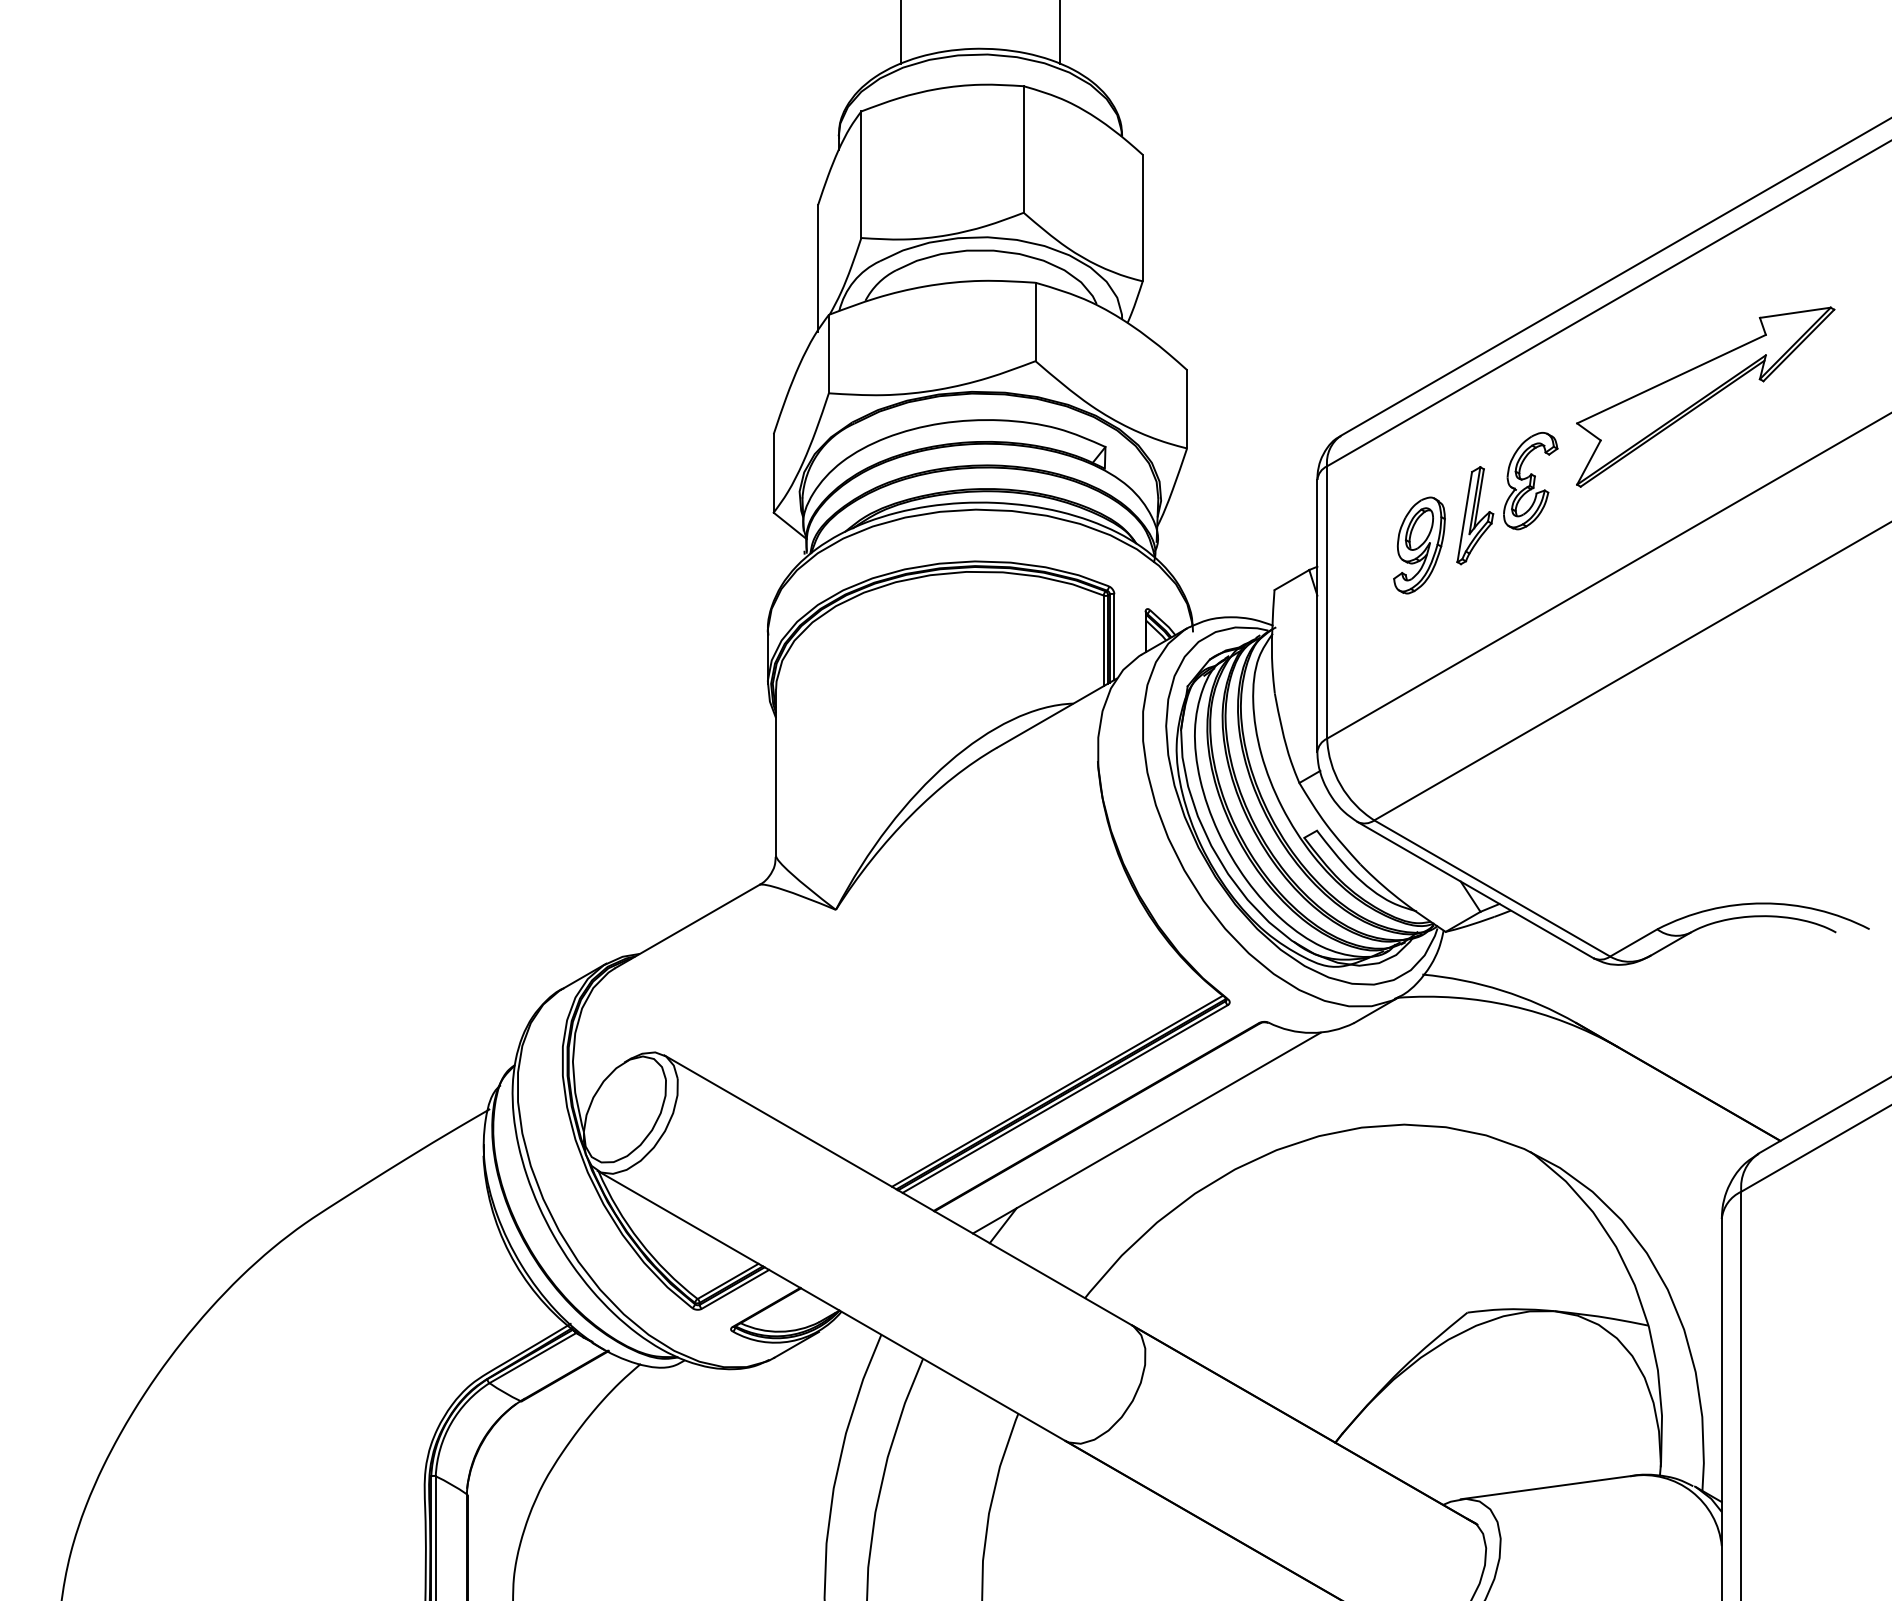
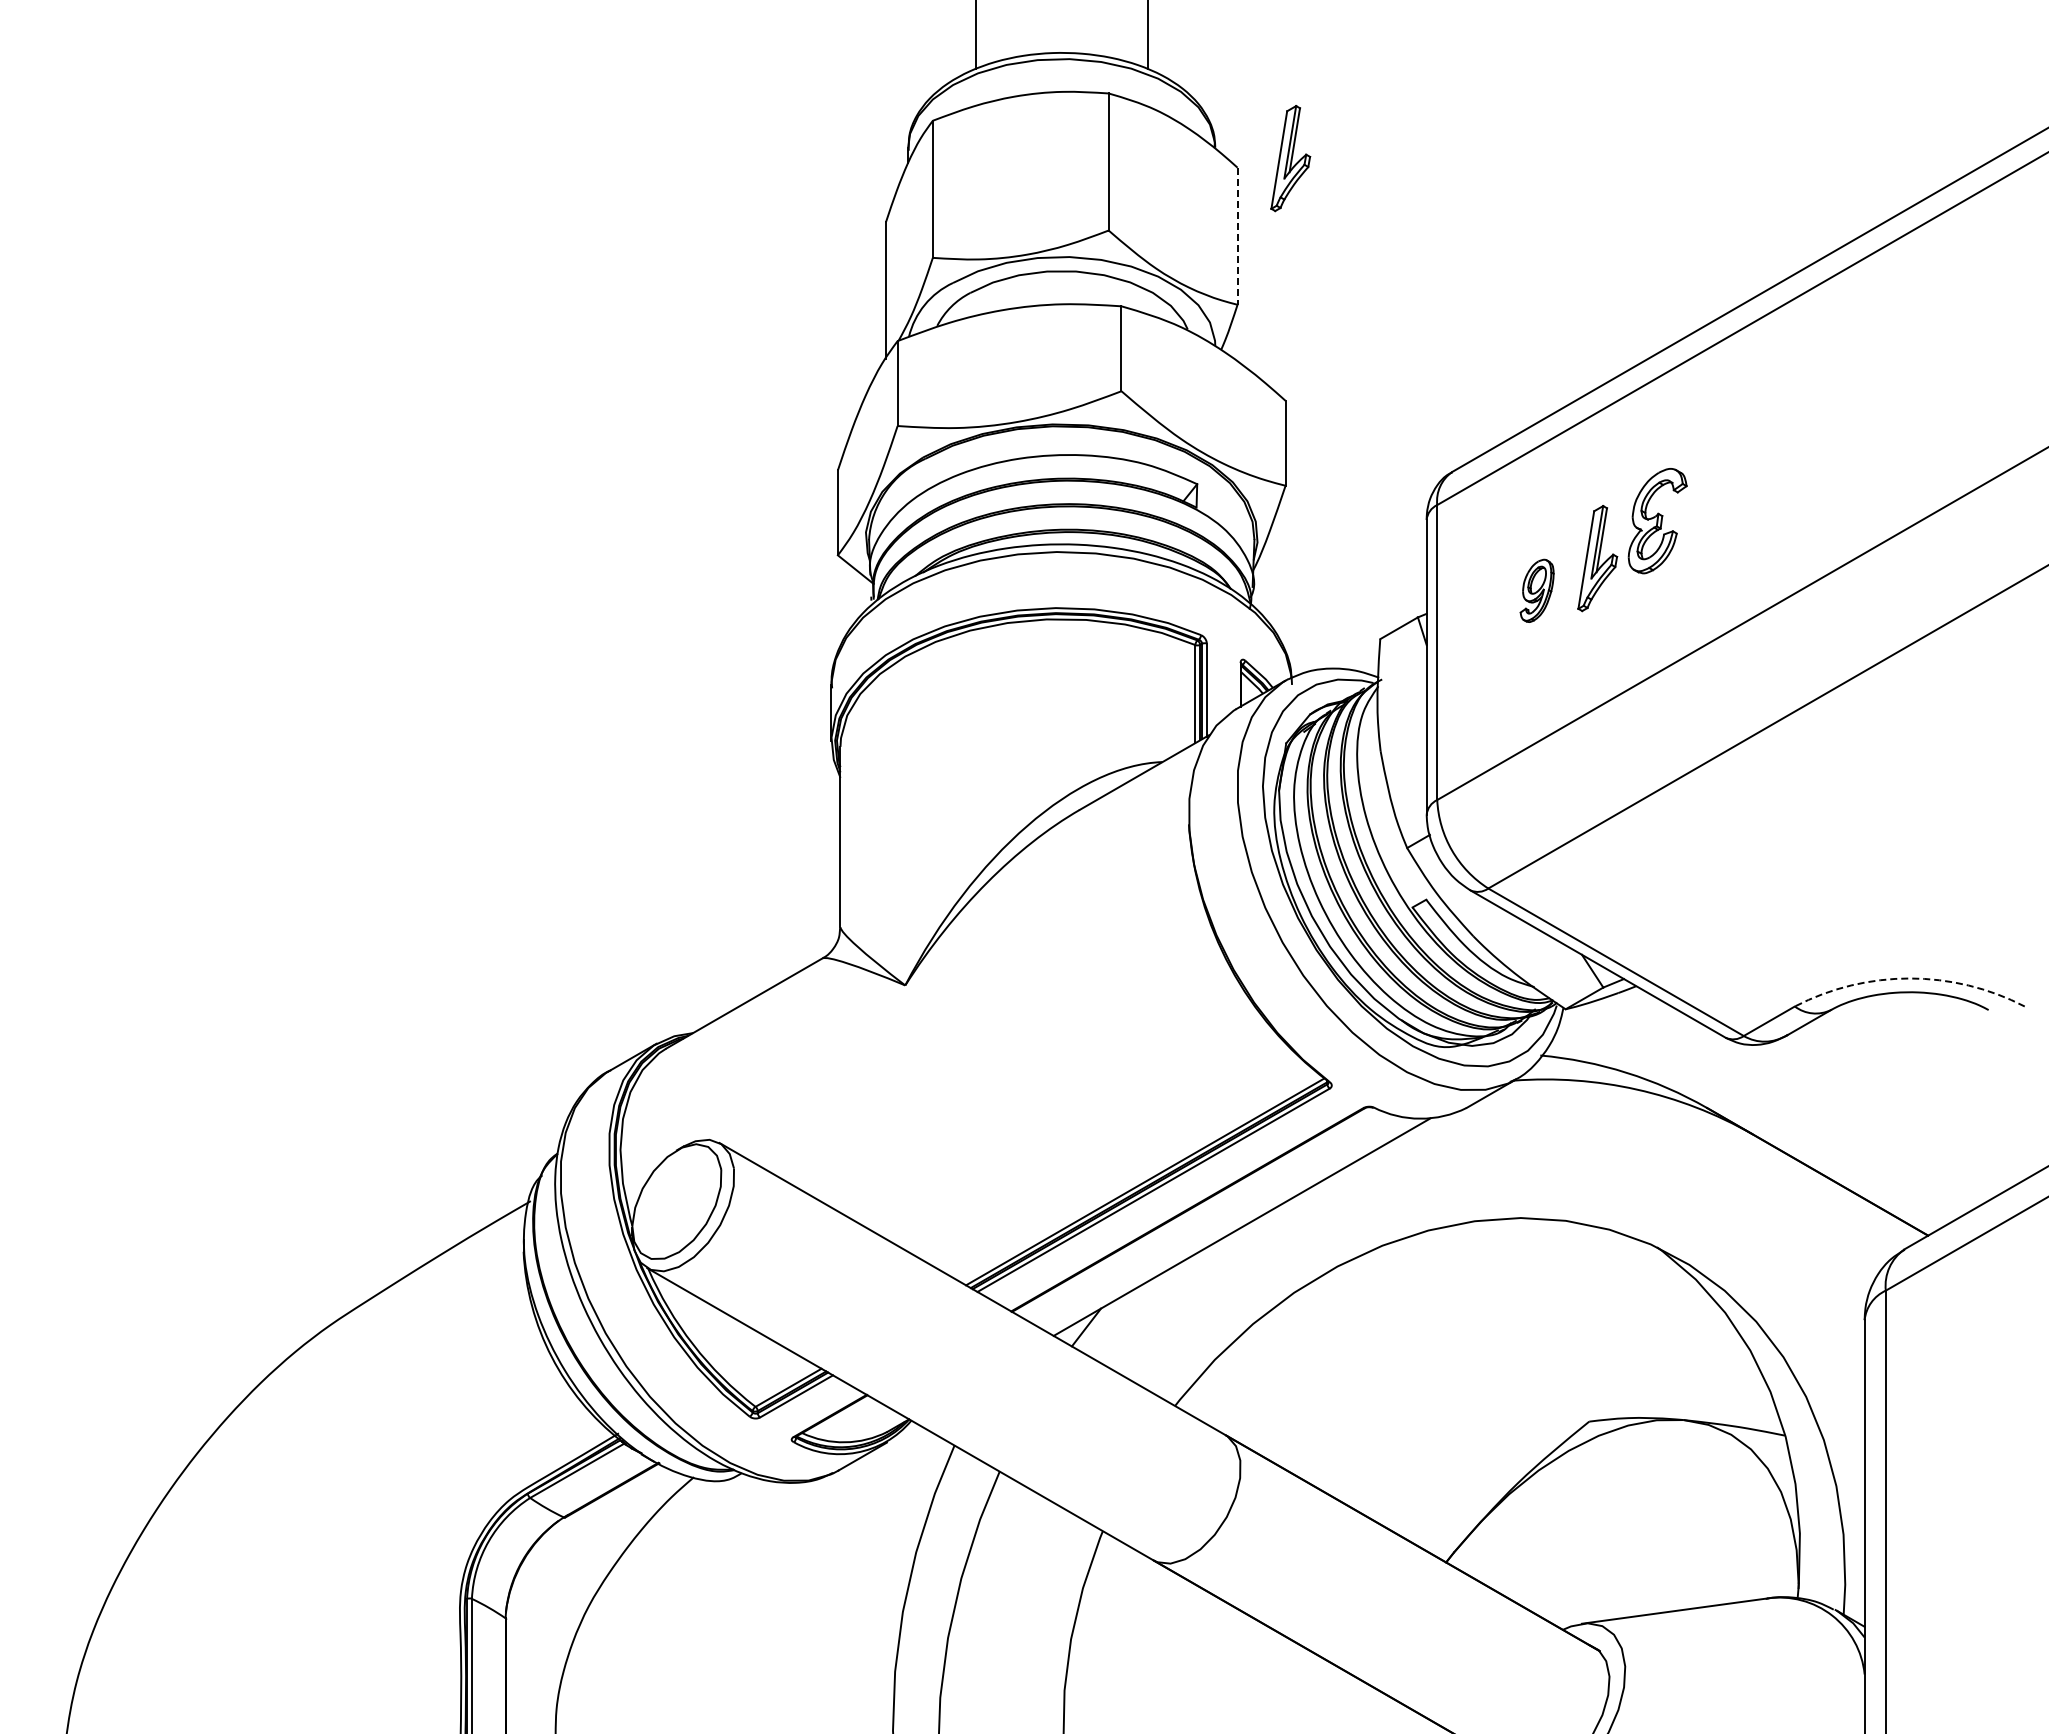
part: (1191, 146) -> (1290, 158), added
line: (1142, 218) -> (1237, 236), solid -> dashed
part: (1705, 397) -> (1846, 430), removed
part: (1418, 545) -> (1536, 590), size x0.6
arc: (1763, 903) -> (1909, 978), solid -> dashed

